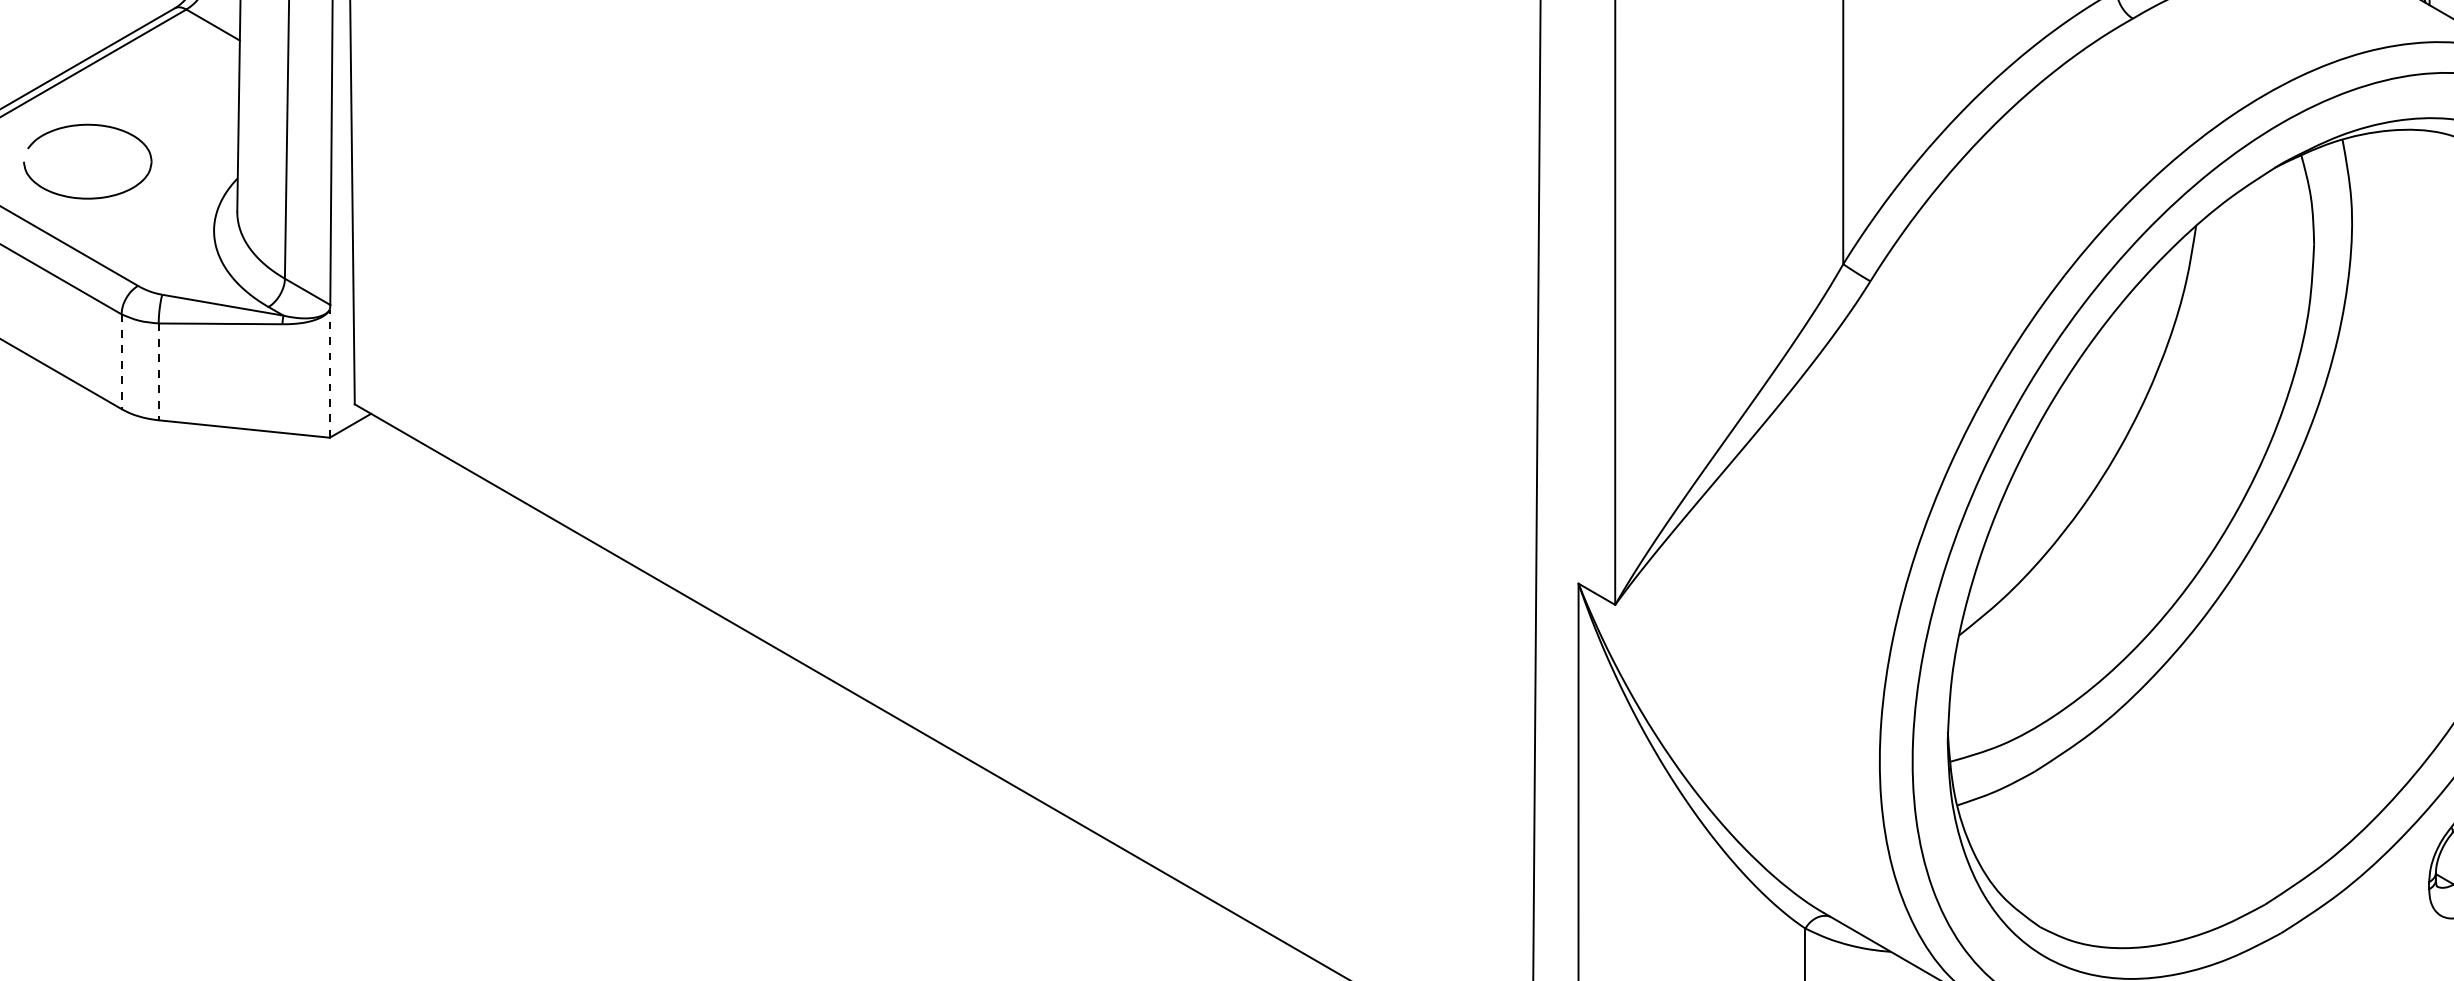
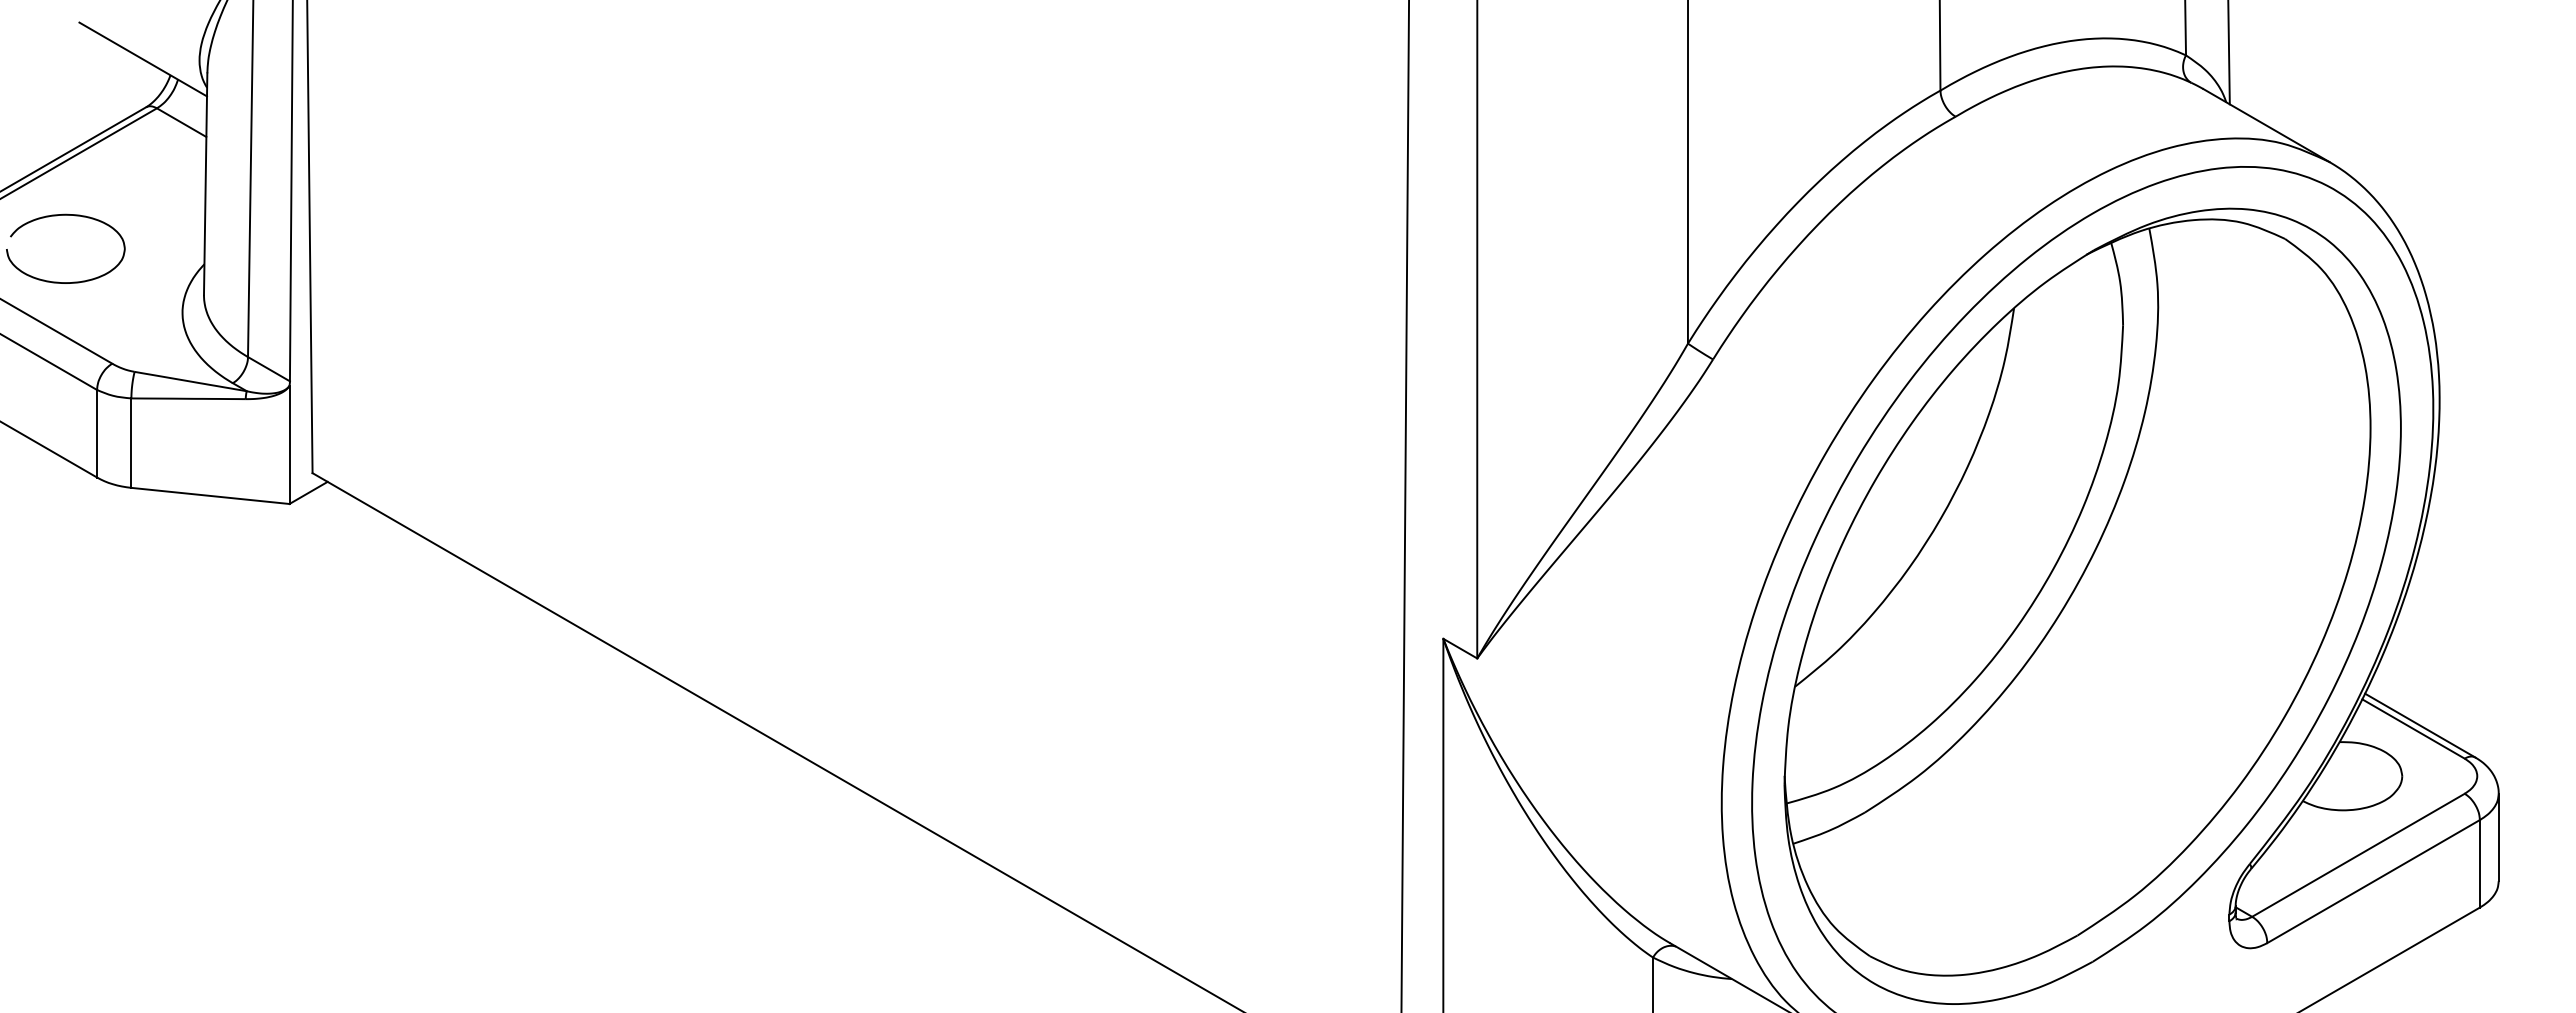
line: (122, 361) -> (97, 433), dashed -> solid
line: (158, 372) -> (131, 443), dashed -> solid
line: (329, 373) -> (289, 444), dashed -> solid

